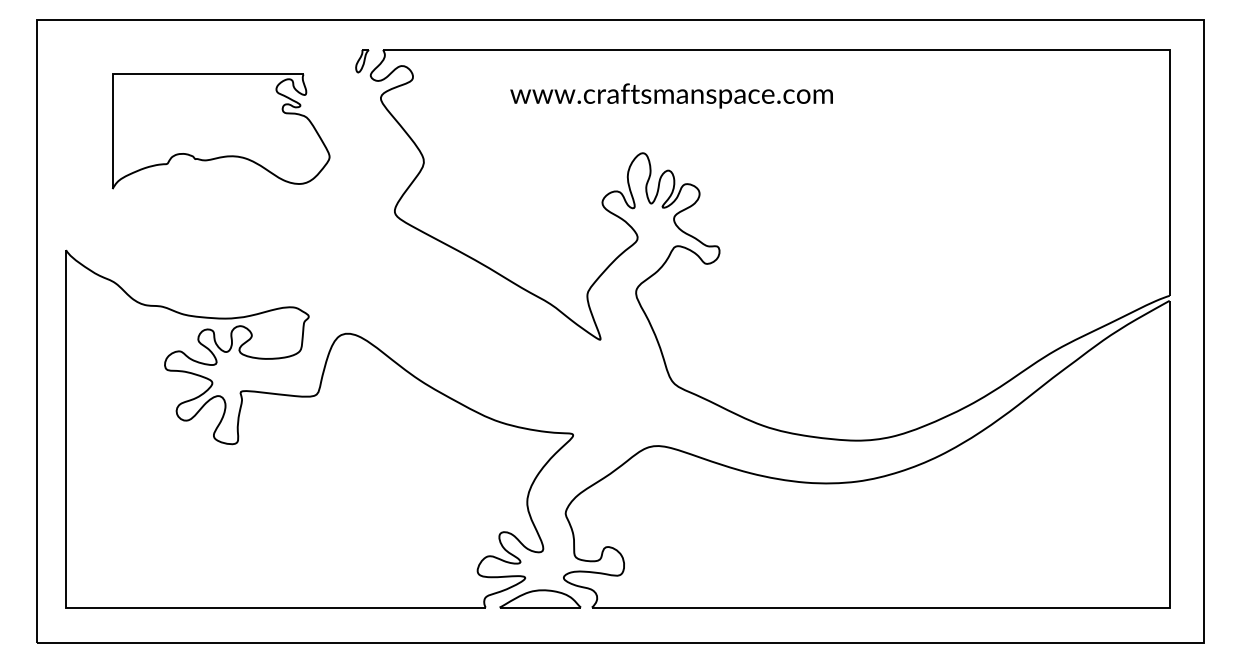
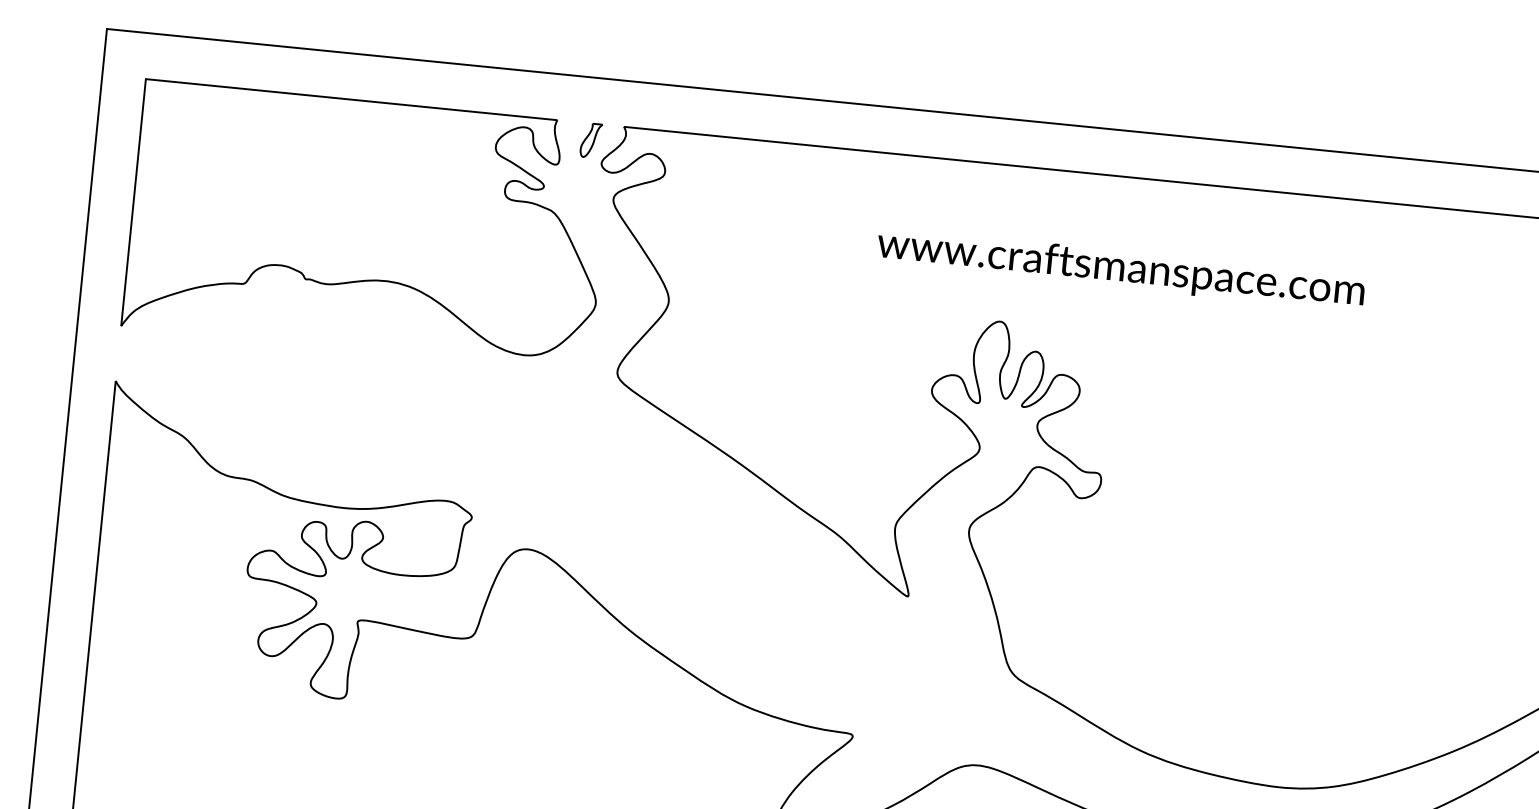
text: (671, 95) -> (1120, 268), moved
part: (220, 131) -> (366, 225), size x1.43

